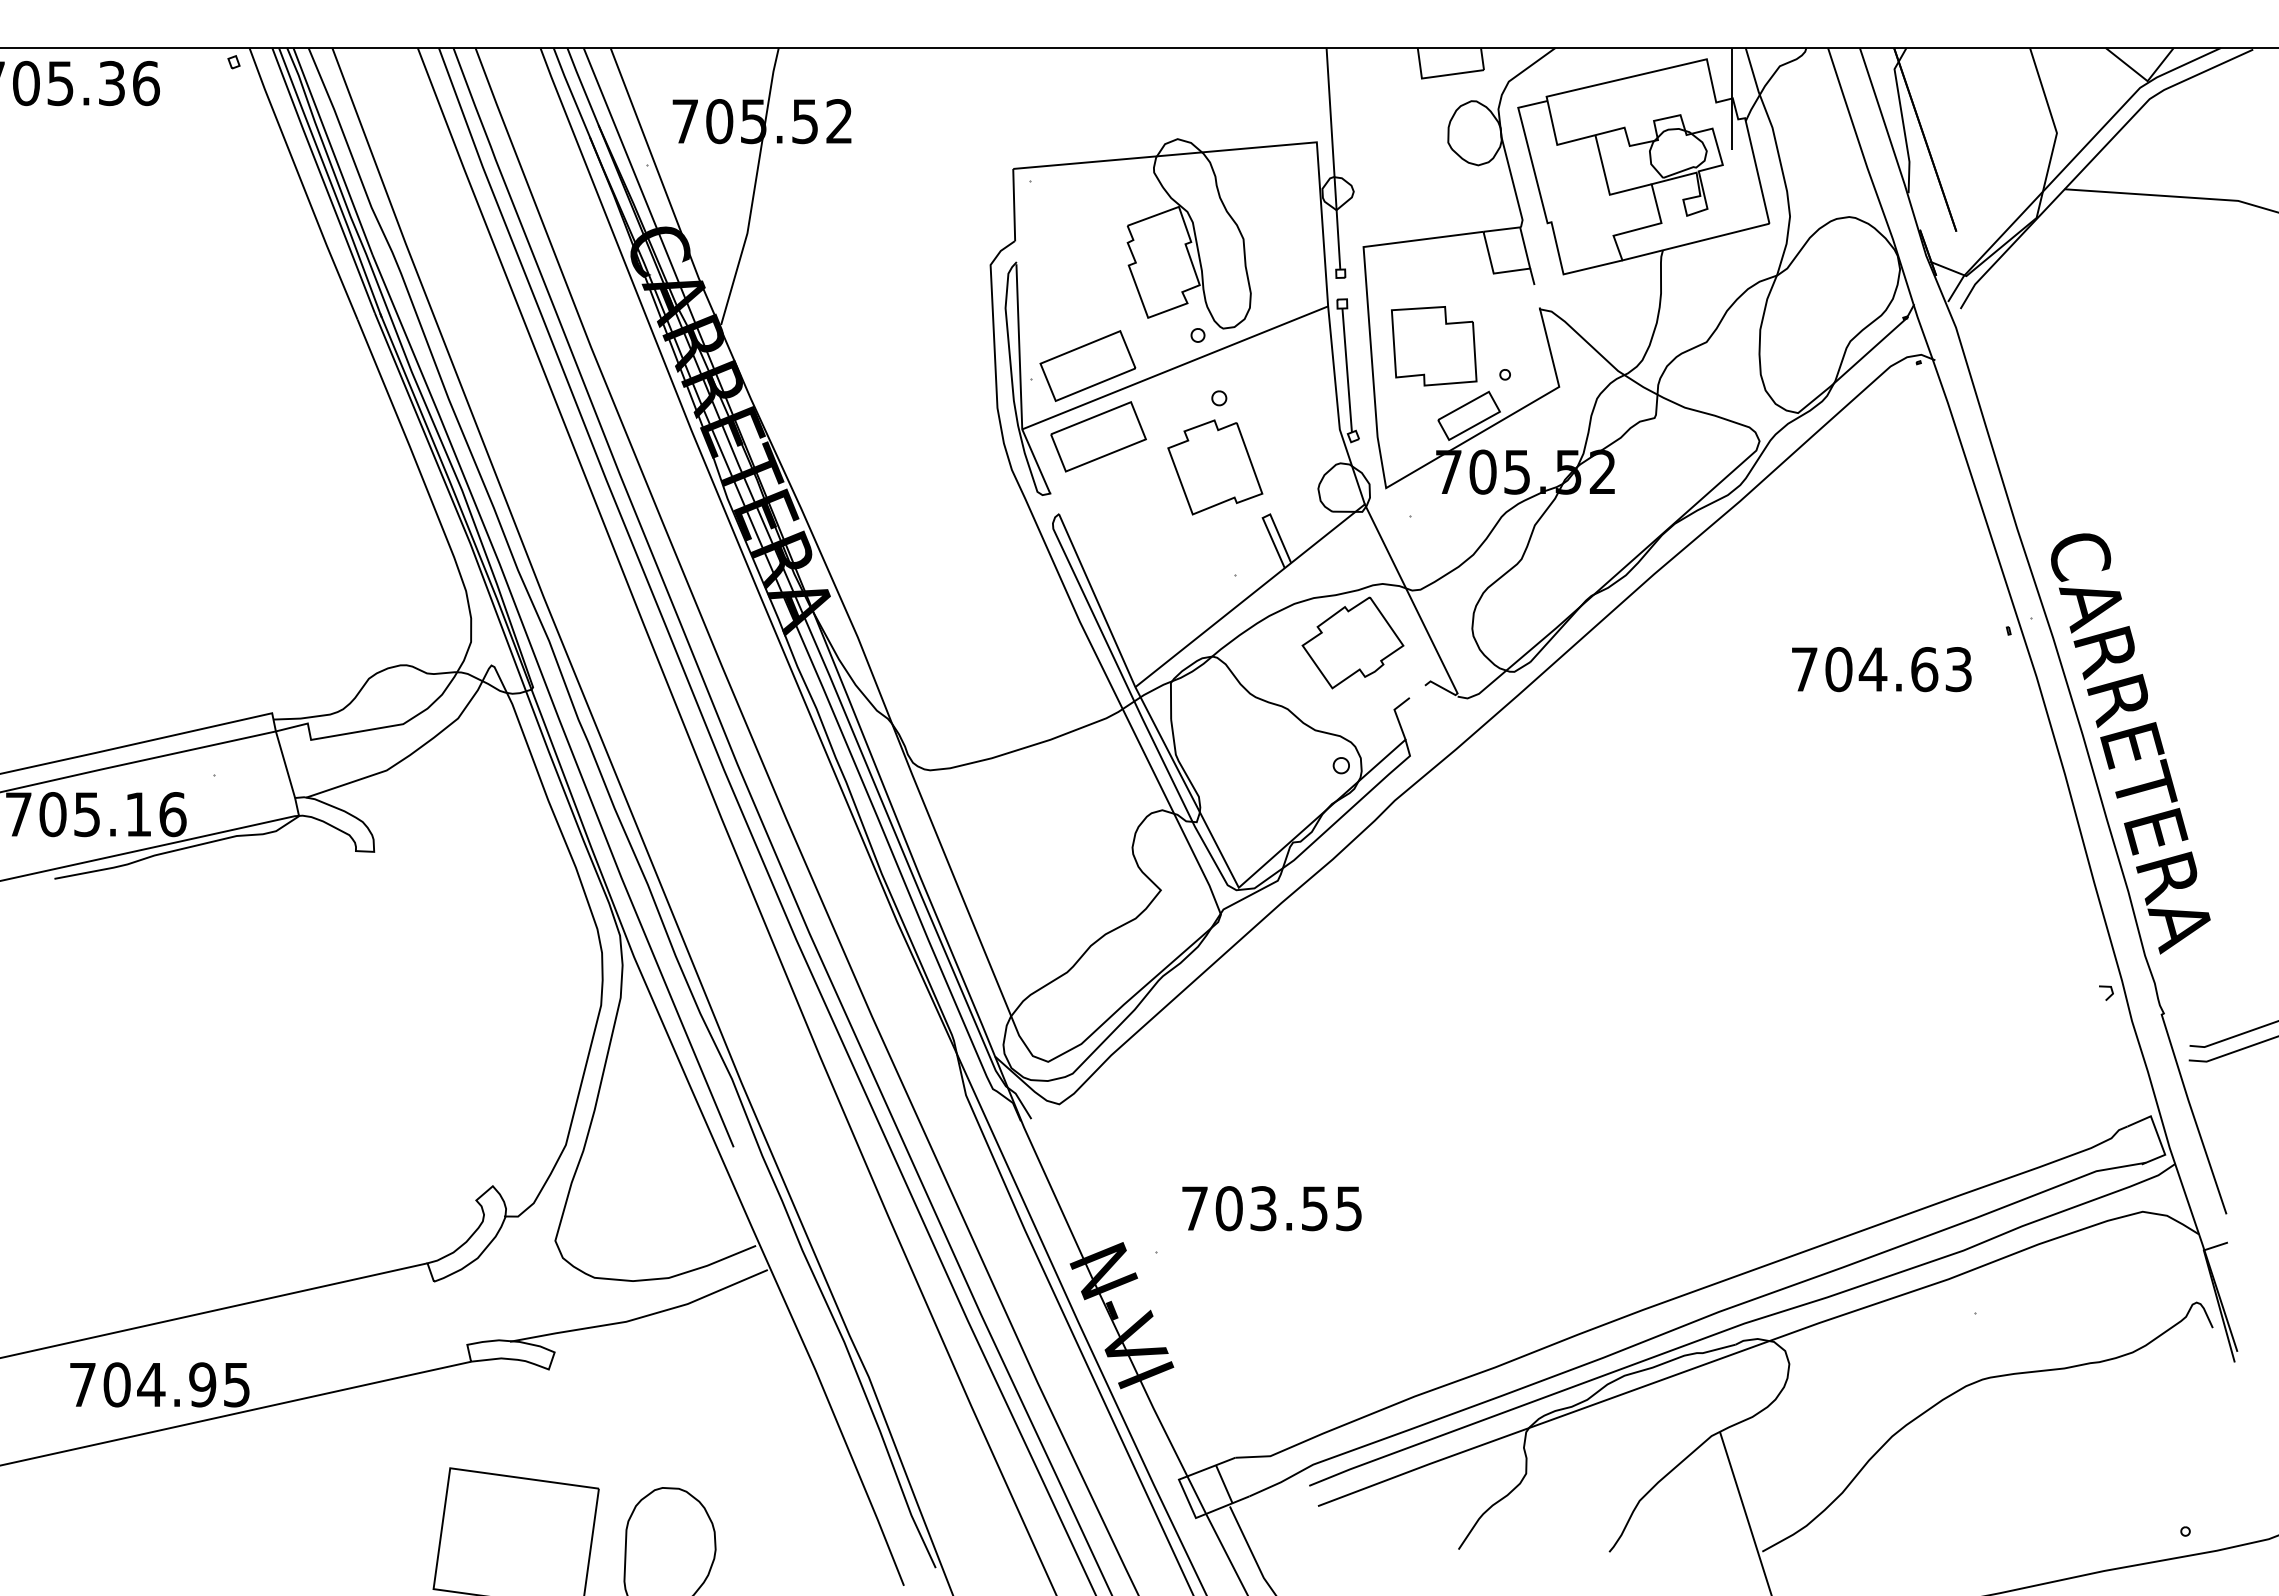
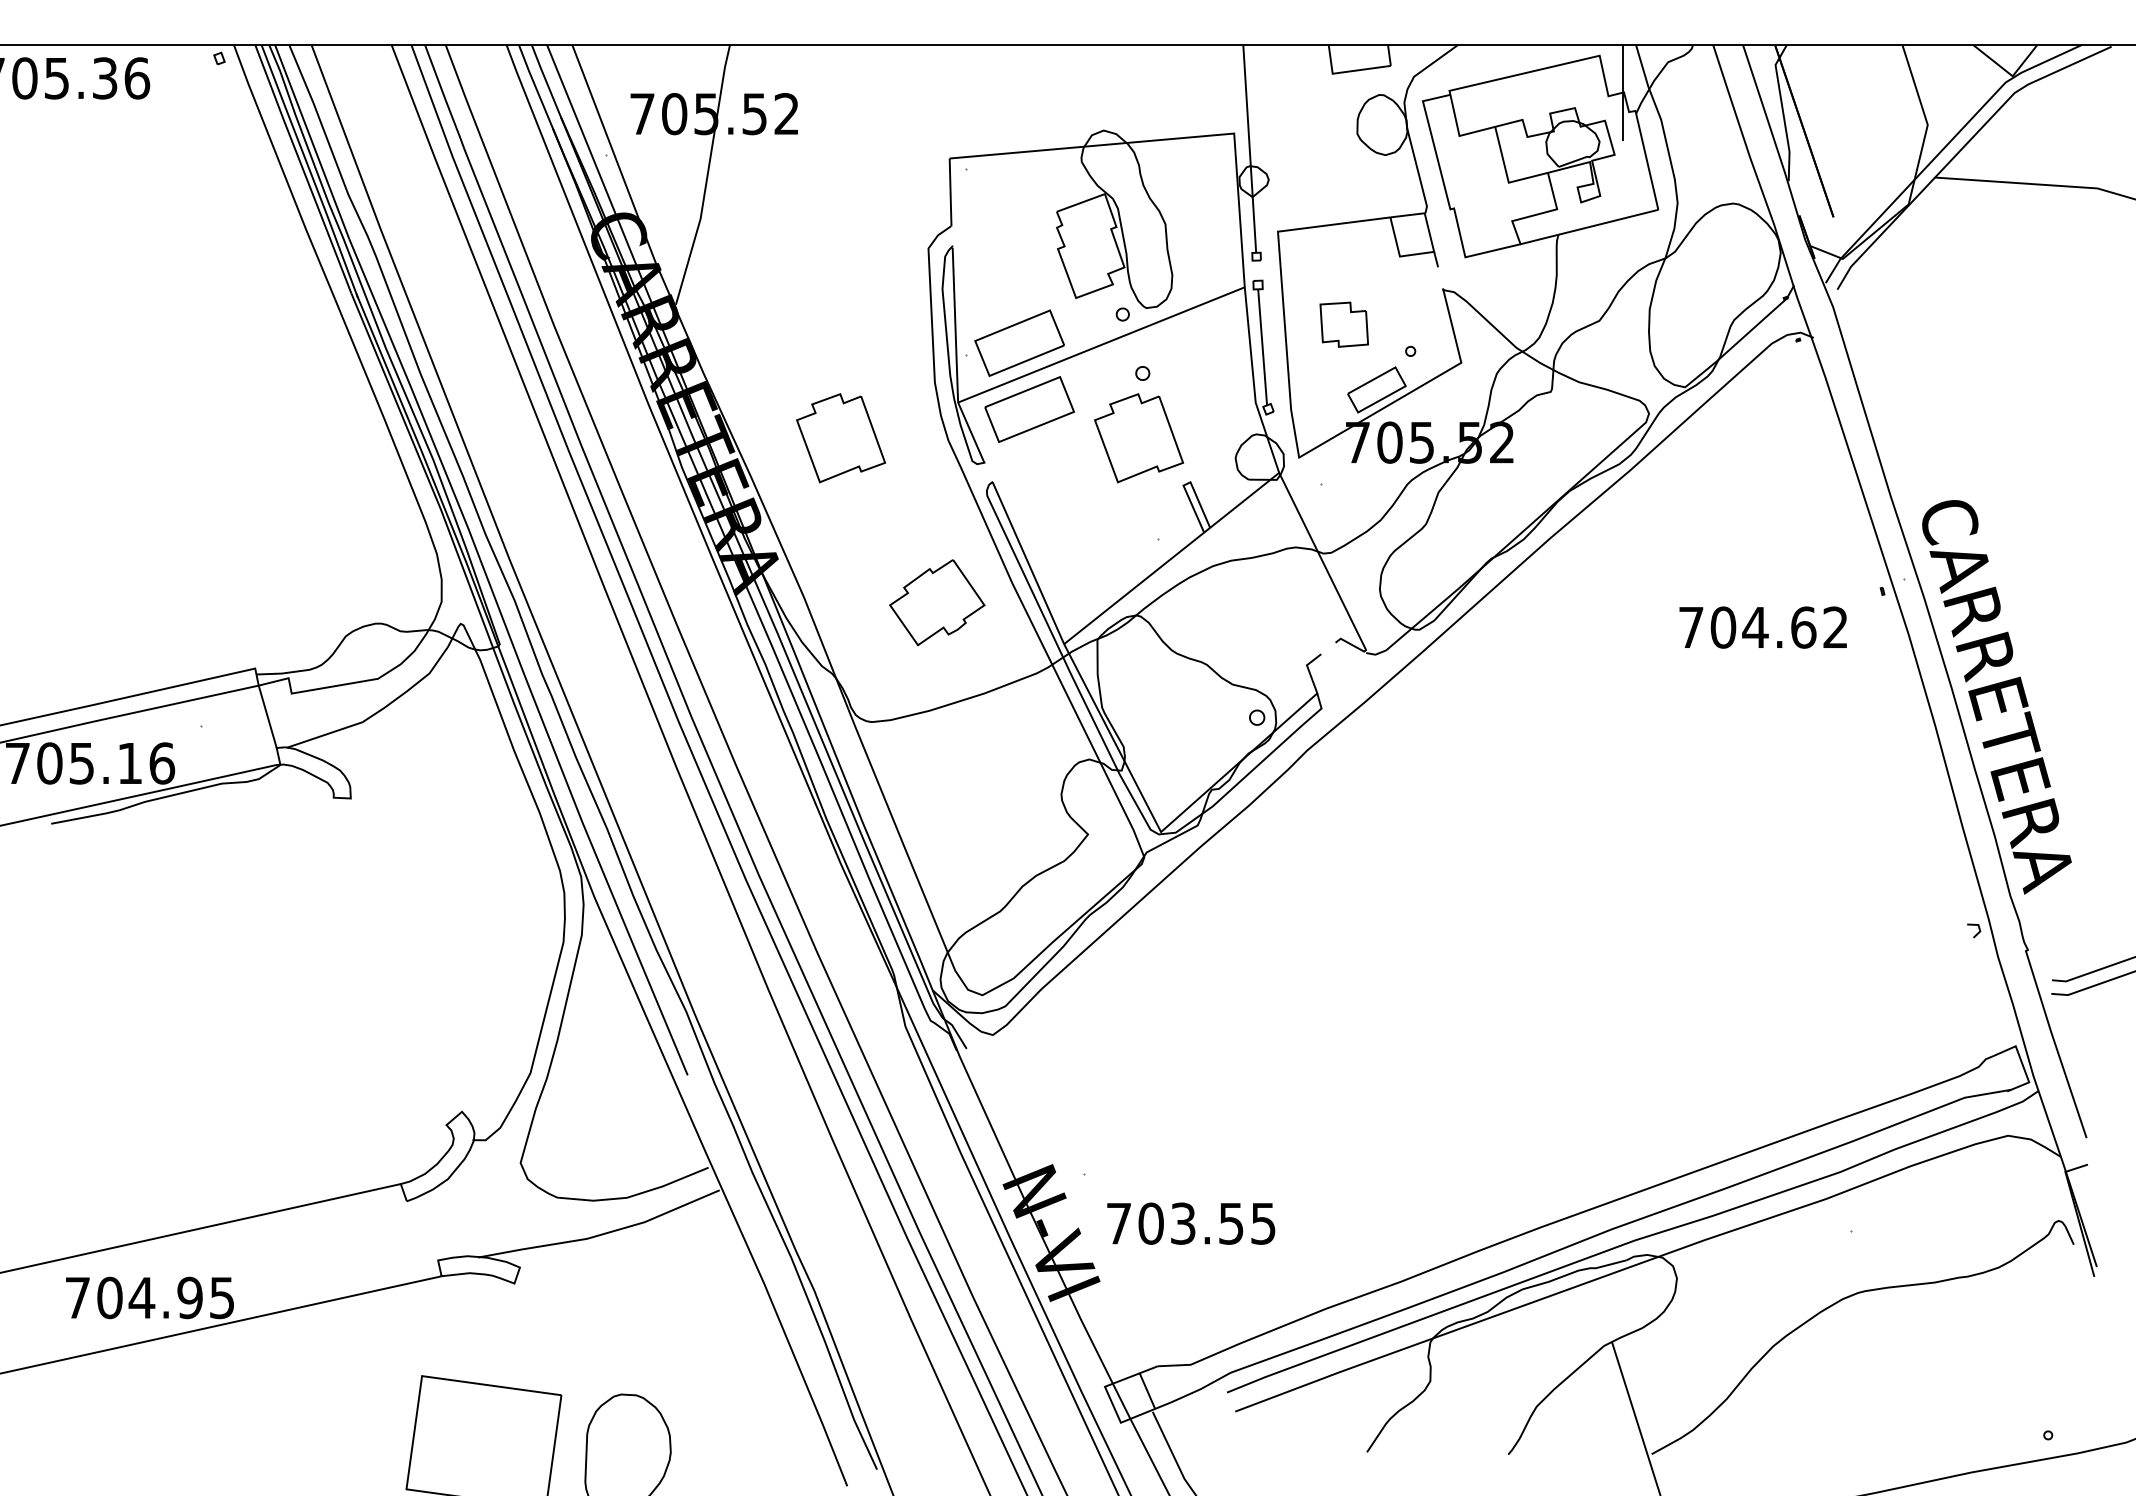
part: (1434, 346) -> (1344, 324), size x0.6
part: (897, 467) -> (841, 438), added
part: (1352, 642) -> (936, 602), moved
text: (1958, 669) -> (1835, 627), 704.63 -> 704.62
text: (1271, 1208) -> (1190, 1223), moved

